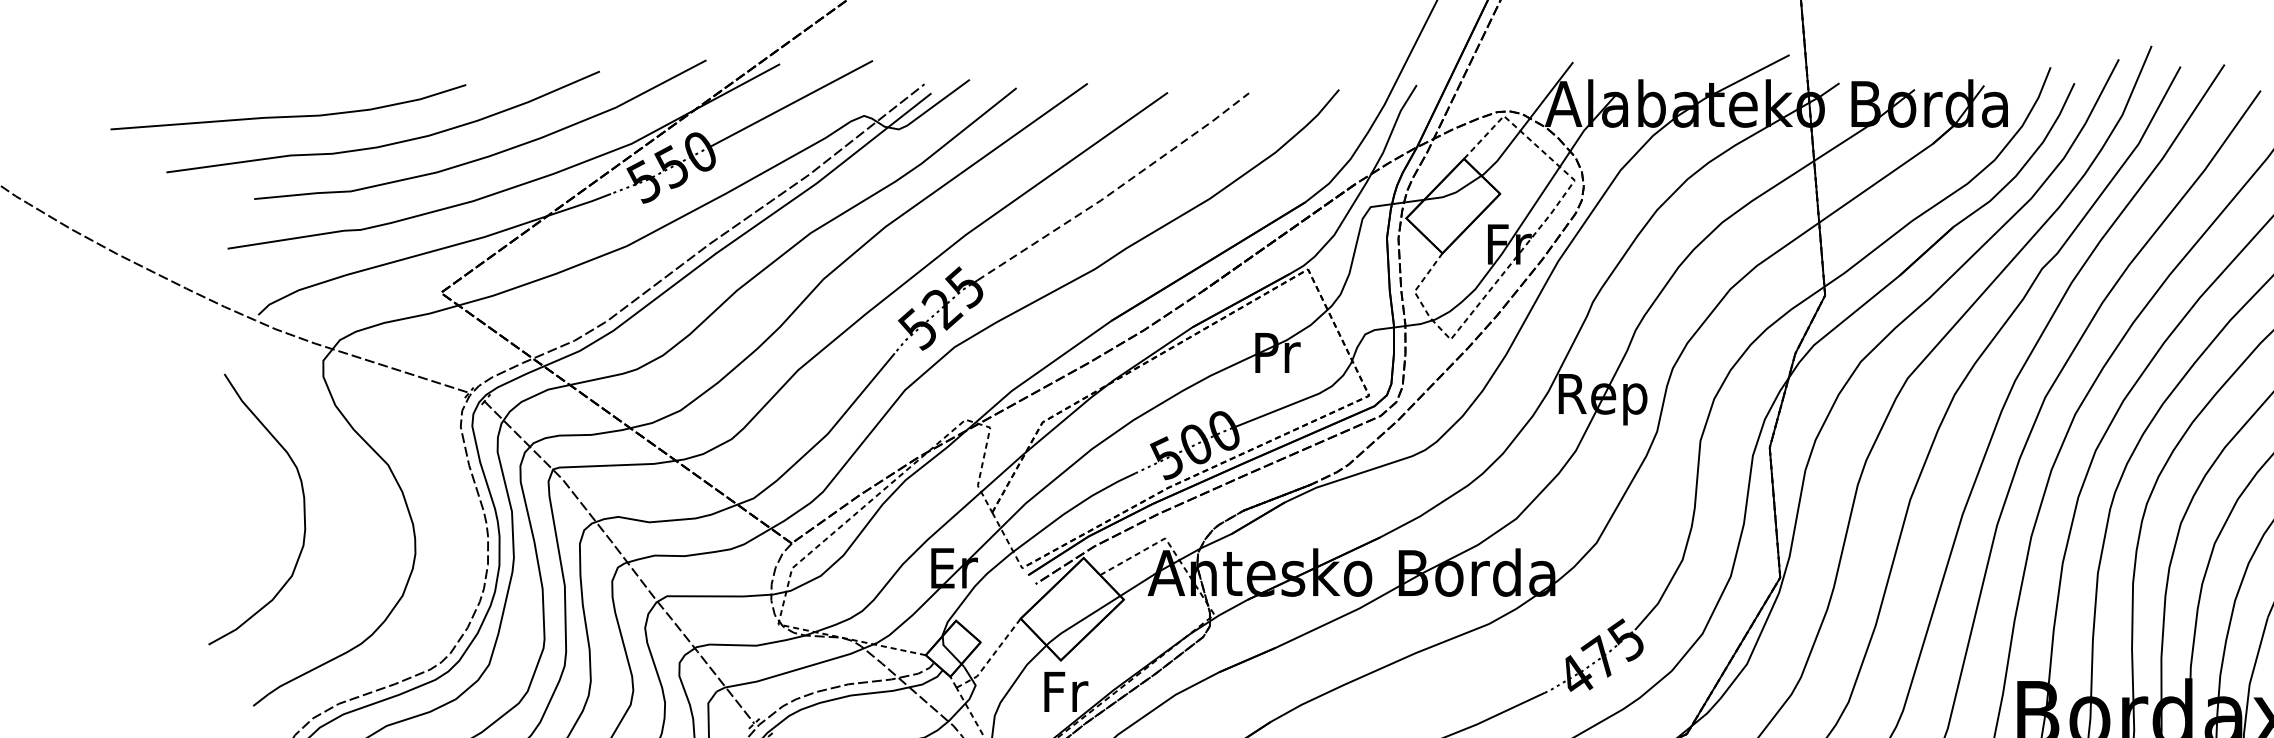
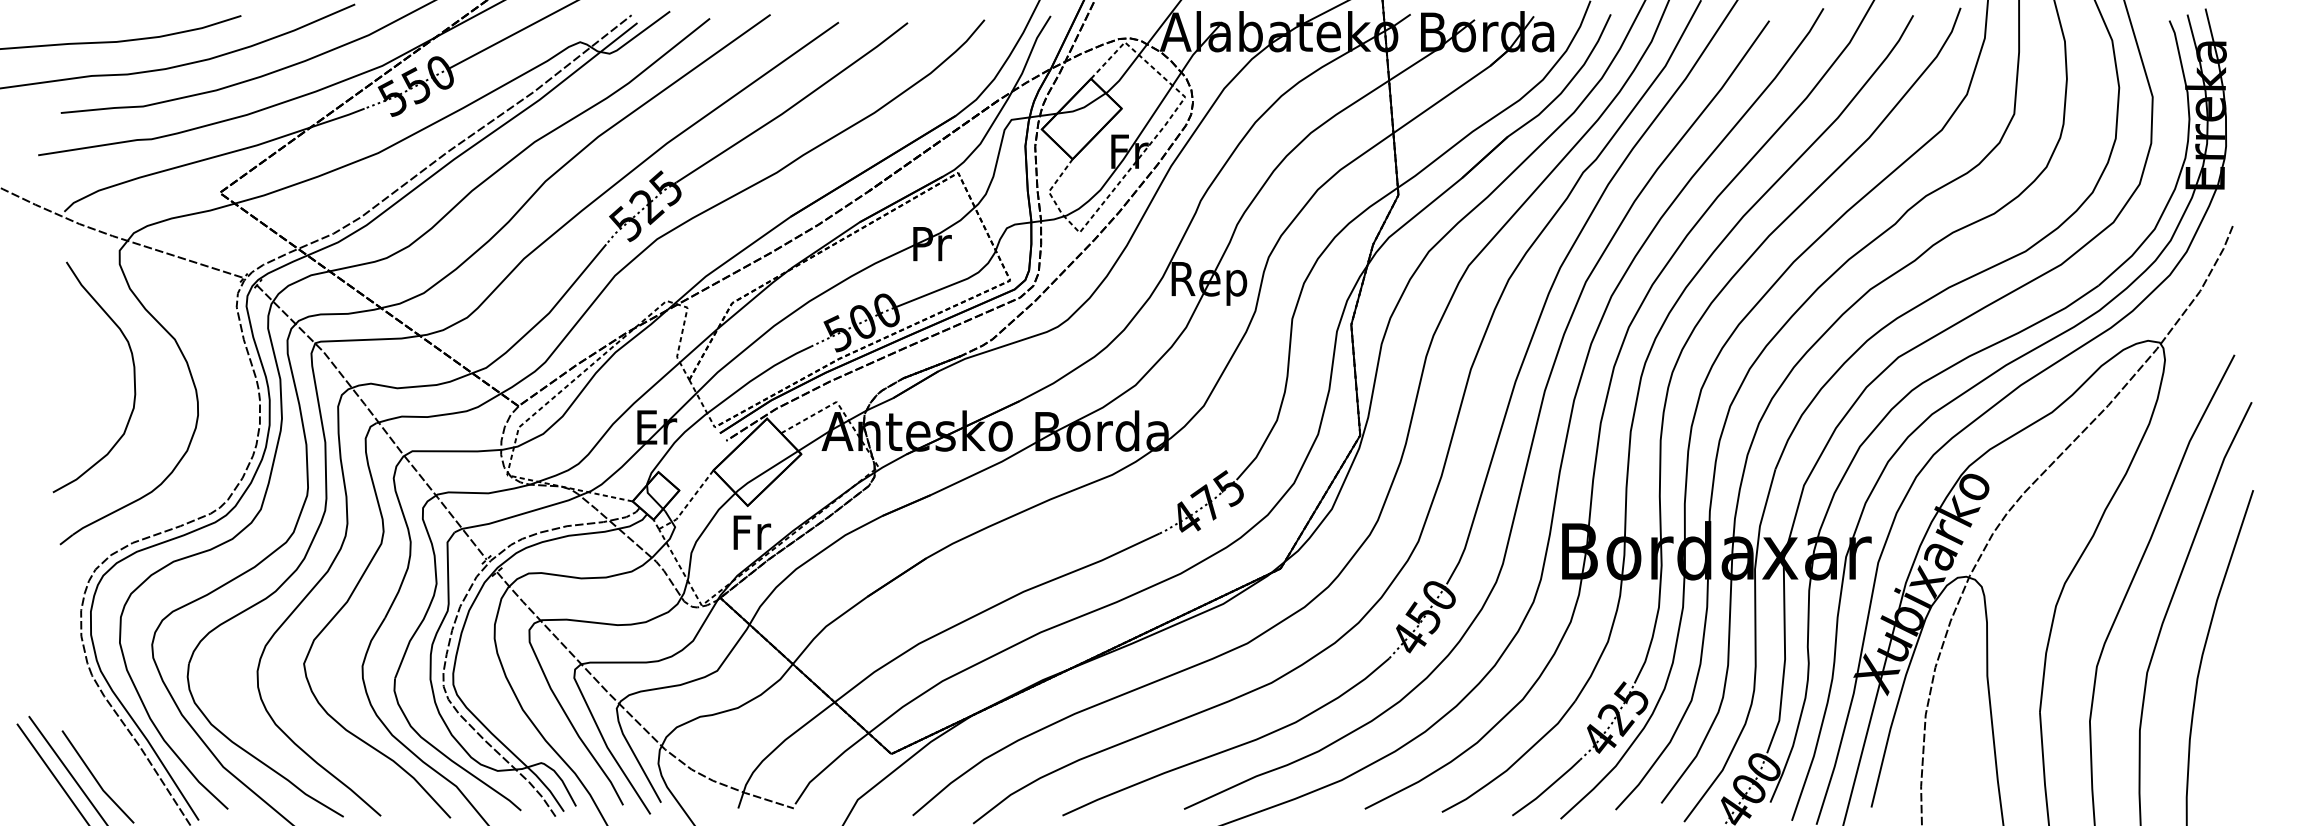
line: (1114, 190) -> (793, 105), dashed -> solid
curve: (303, 509) -> (133, 377), moved

